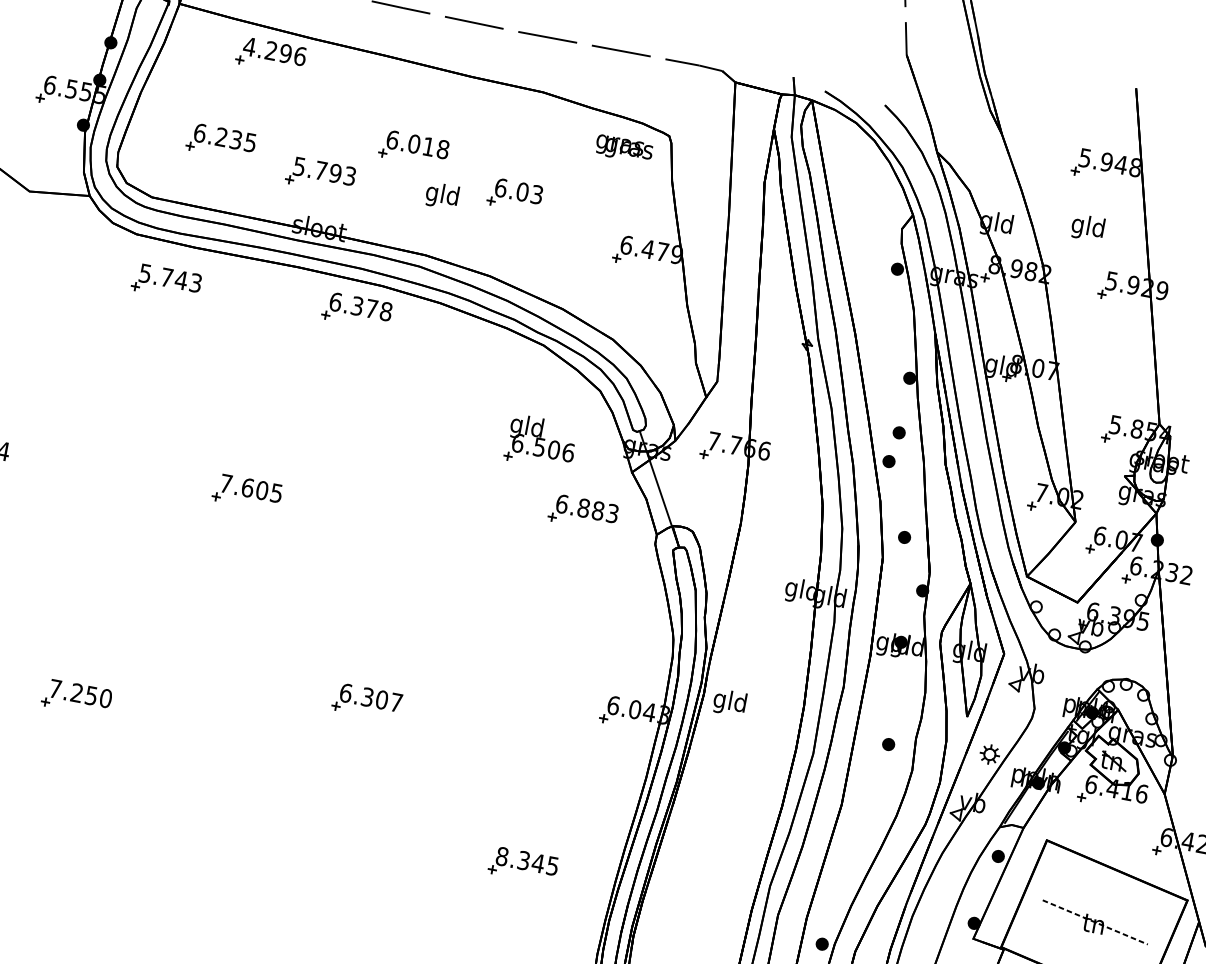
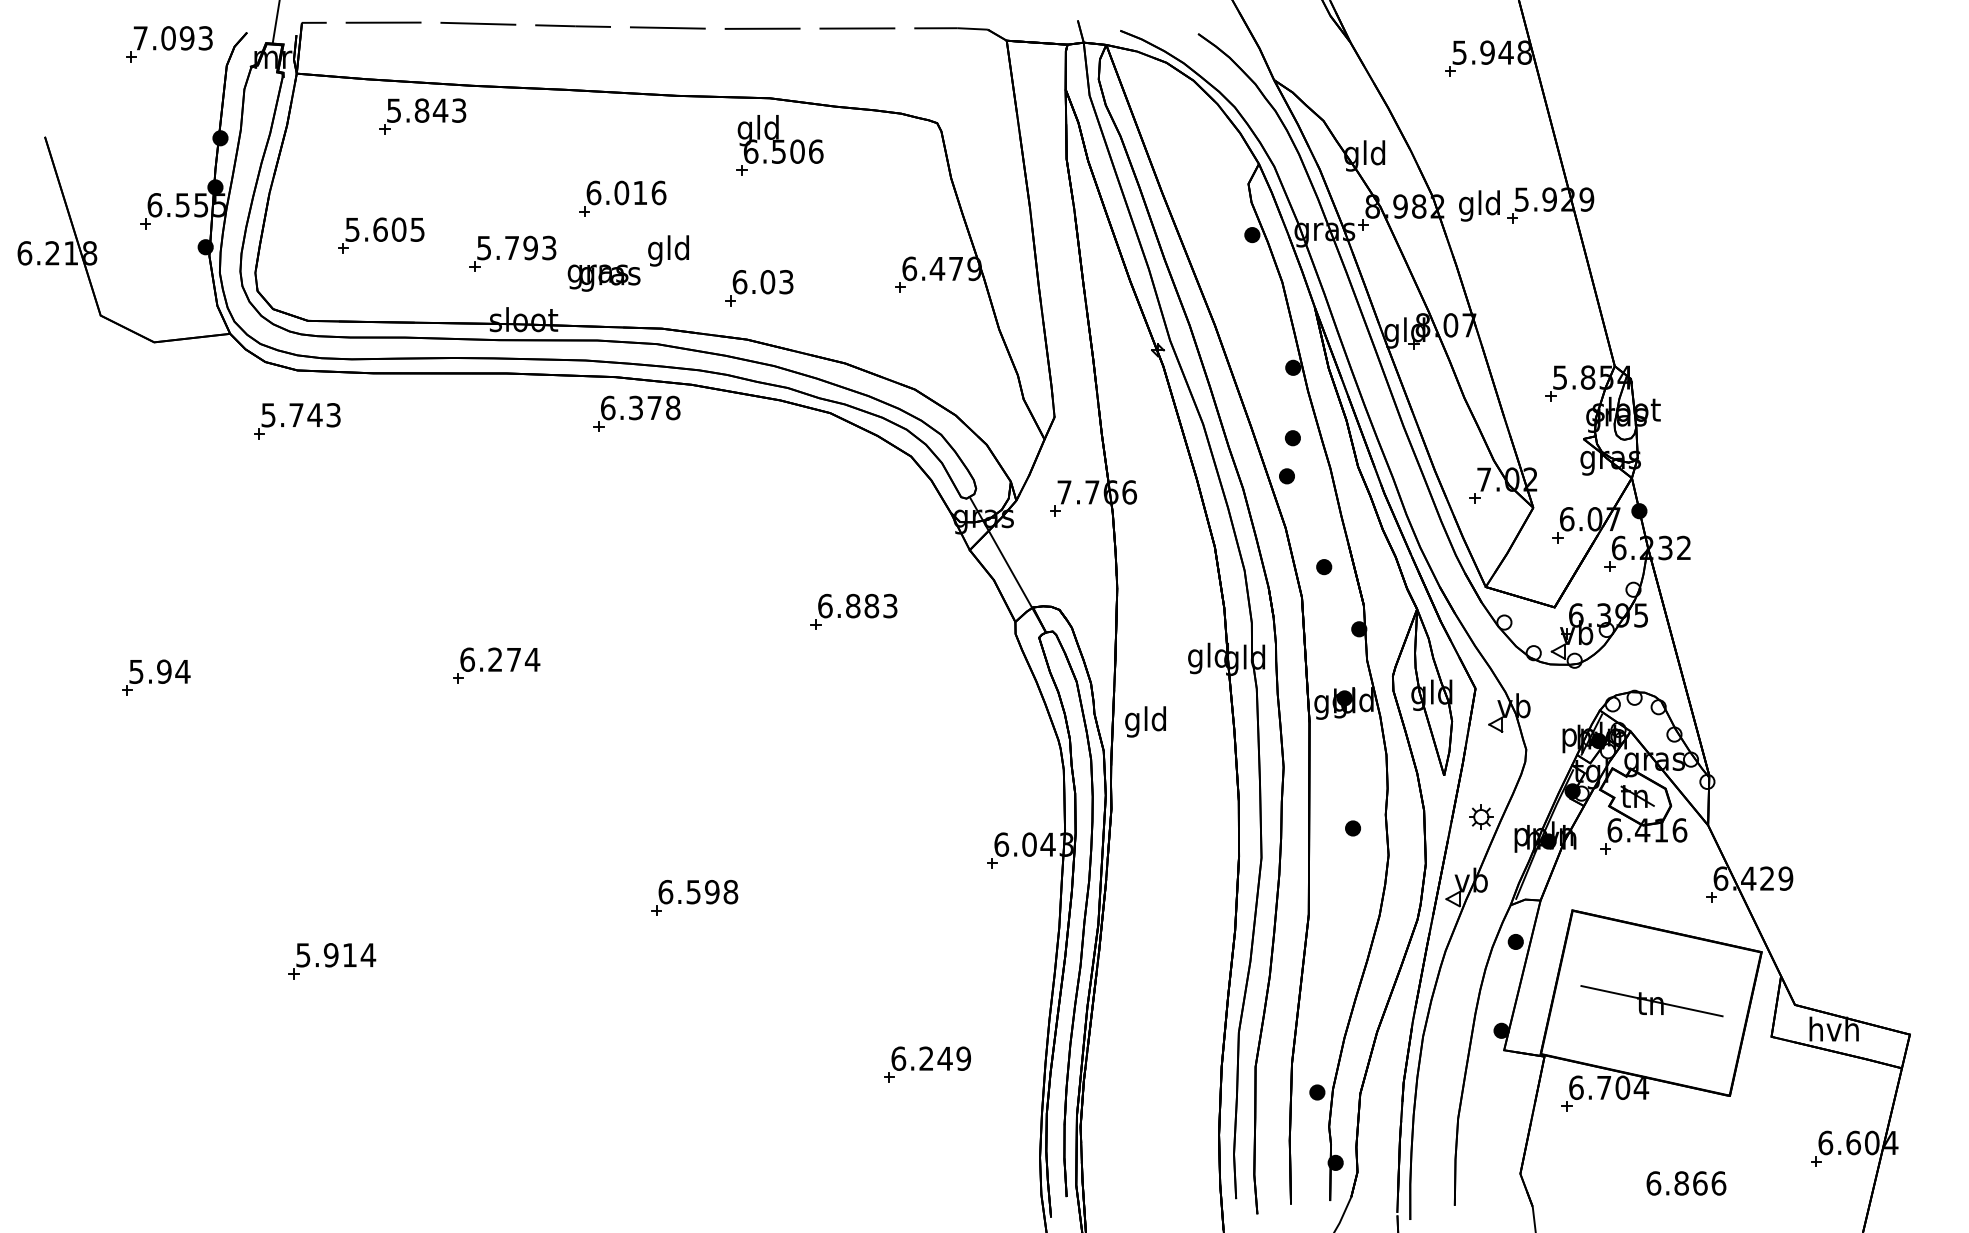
text: (274, 51) -> (426, 110), 4.296 -> 5.843
text: (217, 136) -> (375, 229), 6.235 -> 5.605
text: (623, 148) -> (603, 277), moved
text: (442, 149) -> (658, 192), 6.018 -> 6.016
part: (515, 195) -> (759, 288), moved
text: (1087, 227) -> (1479, 205), moved
part: (166, 282) -> (297, 421), moved
part: (356, 310) -> (636, 413), moved
part: (540, 442) -> (779, 145), moved
text: (251, 488) -> (500, 659), 7.605 -> 6.274
part: (583, 512) -> (853, 611), moved
text: (81, 694) -> (336, 955), 7.250 -> 5.914
text: (382, 700) -> (712, 892), 6.307 -> 6.598
text: (729, 702) -> (1145, 721), moved
text: (527, 861) -> (931, 1058), 8.345 -> 6.249
line: (1095, 922) -> (1652, 1001), dashed -> solid

